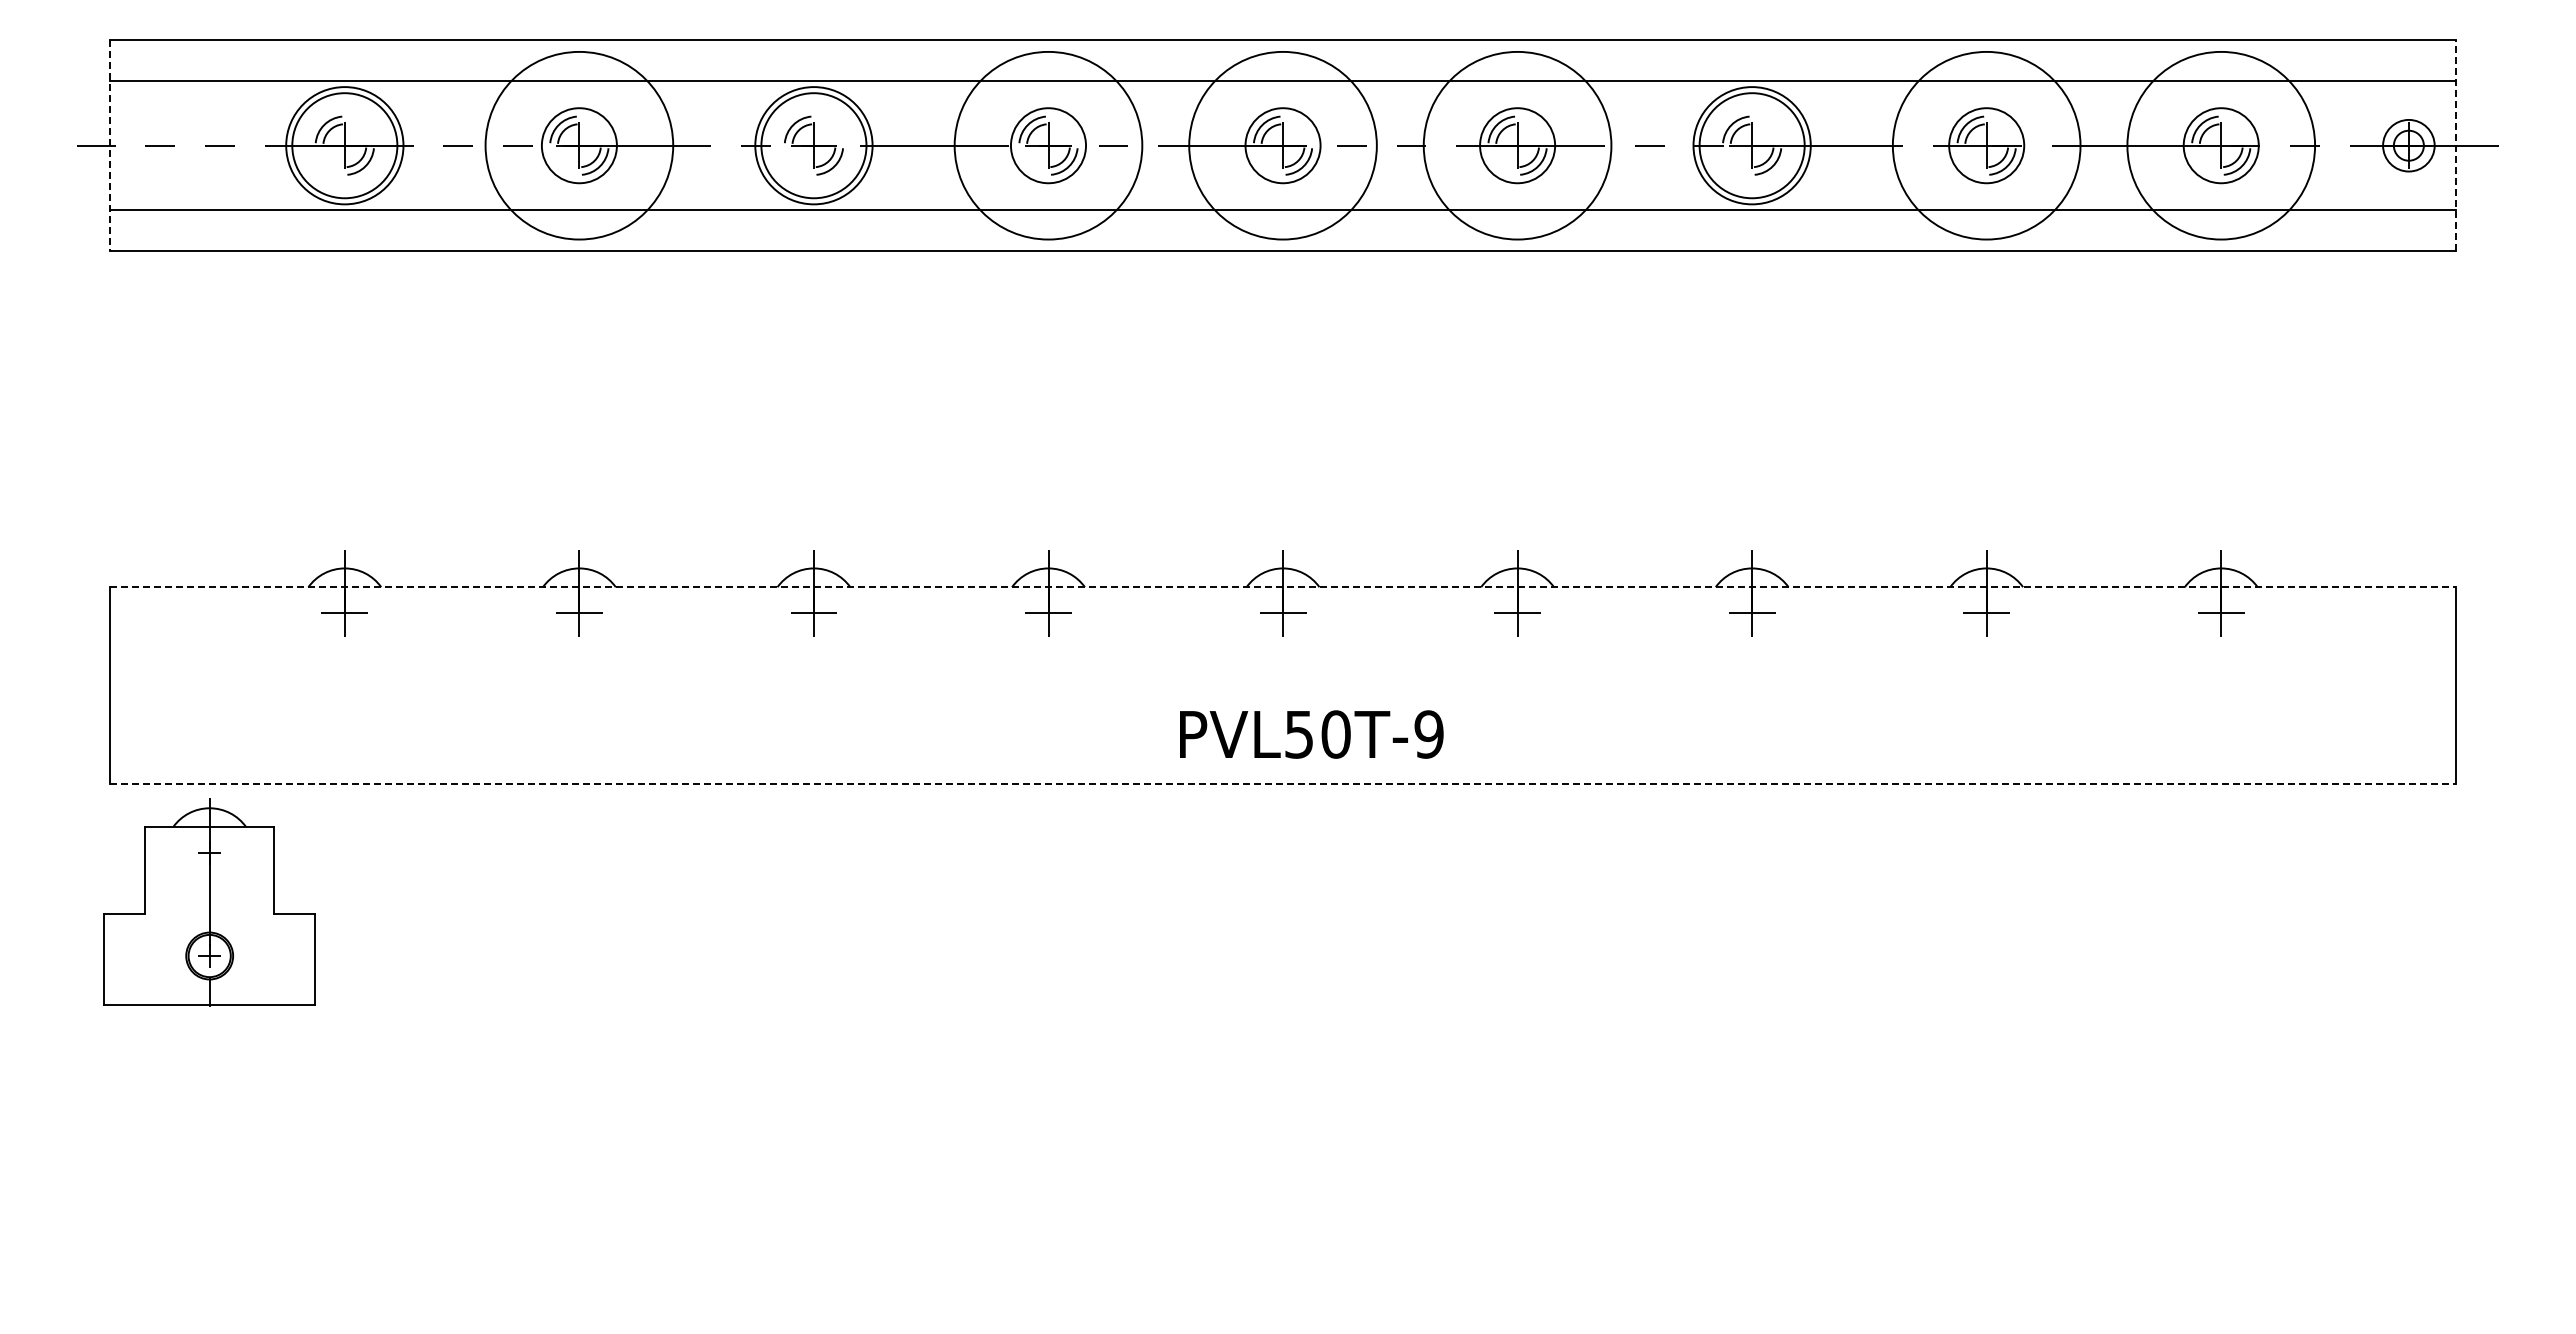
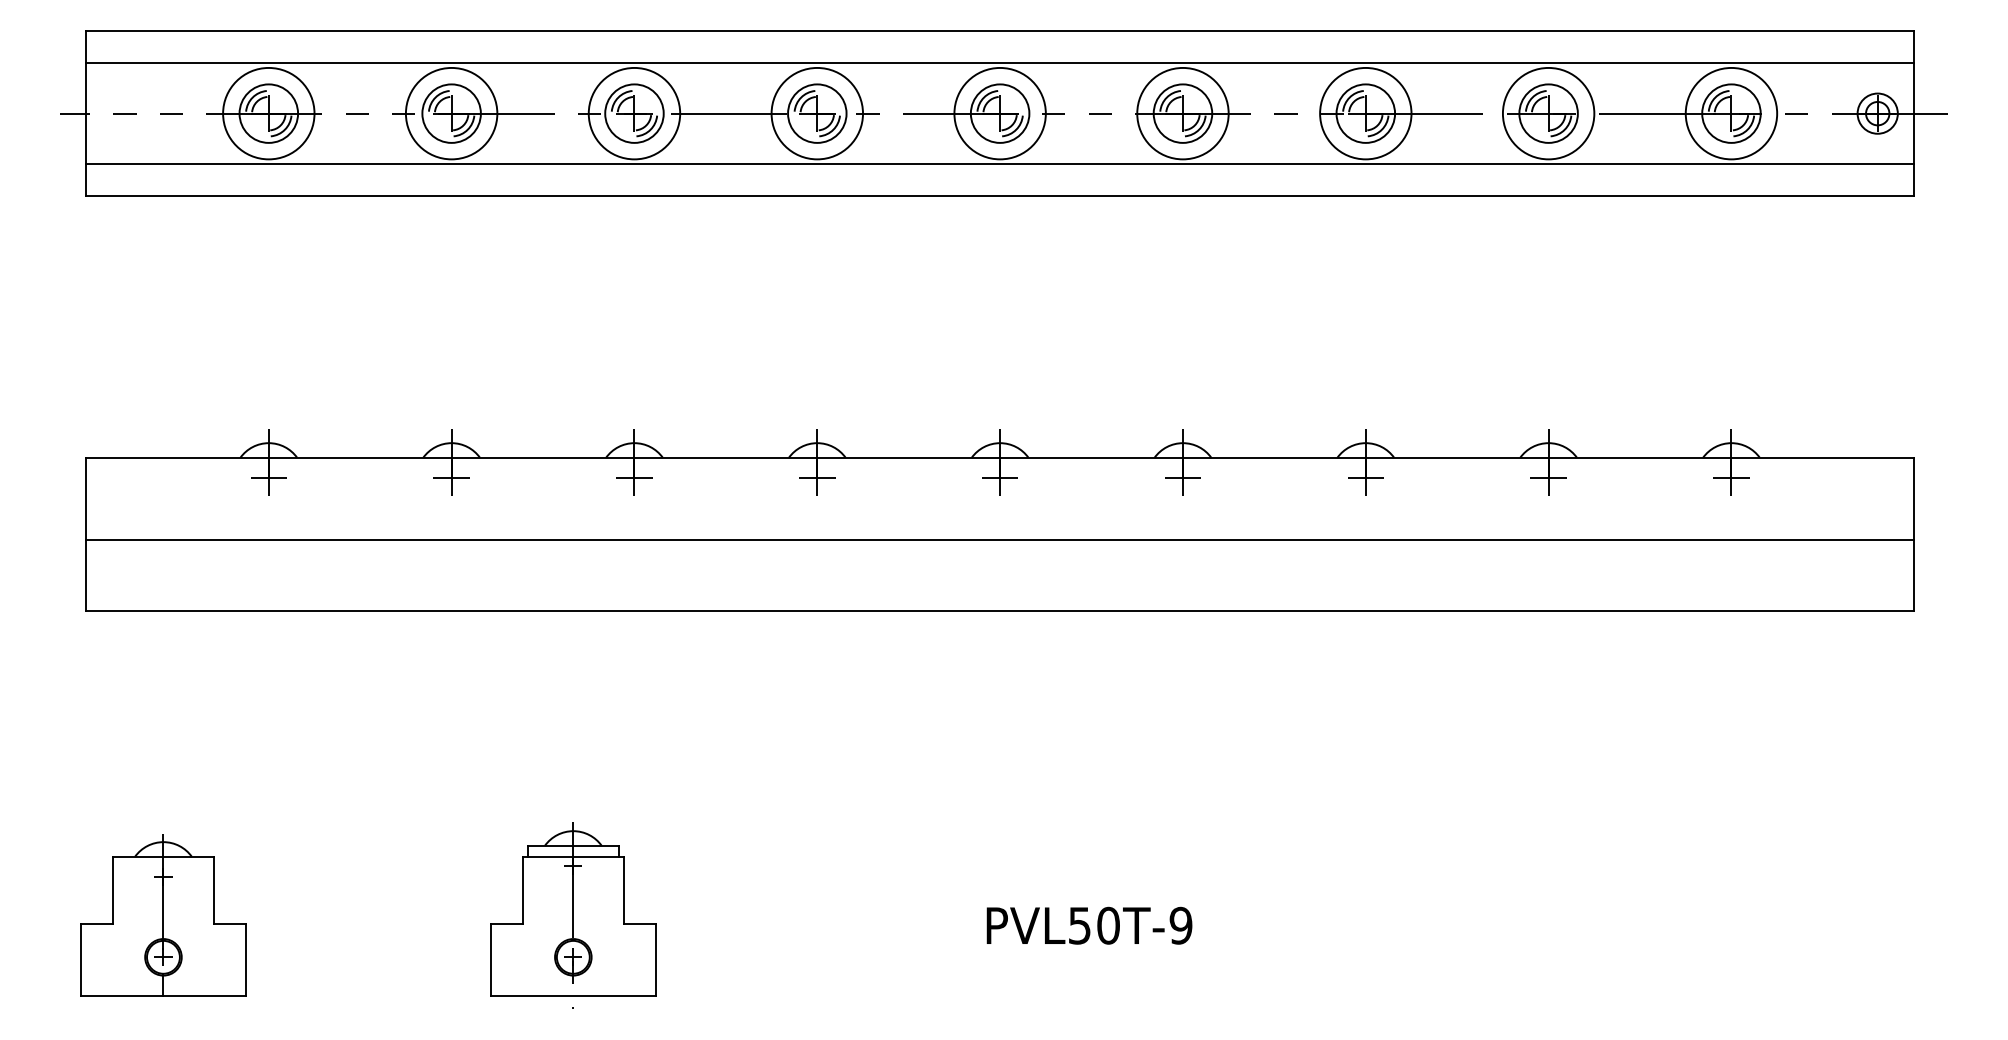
line: (110, 145) -> (86, 113), dashed -> solid
circle: (344, 145) -> (268, 113), size x0.71
circle: (579, 145) -> (451, 113), size x0.62
circle: (813, 145) -> (634, 113), size x0.71
circle: (1048, 145) -> (817, 113), size x0.62
circle: (1282, 145) -> (999, 113), size x0.62
circle: (1517, 145) -> (1182, 113), size x0.62
circle: (1751, 145) -> (1365, 113), size x0.71
circle: (1986, 145) -> (1548, 113), size x0.62
circle: (2220, 145) -> (1730, 113), size x0.62
line: (2455, 145) -> (1914, 113), dashed -> solid
line: (1283, 587) -> (1000, 458), dashed -> solid
line: (1282, 692) -> (999, 539), added
text: (1311, 734) -> (1089, 925), moved
line: (1283, 784) -> (1000, 611), dashed -> solid
part: (209, 902) -> (163, 915), moved
part: (735, 1173) -> (573, 914), added

